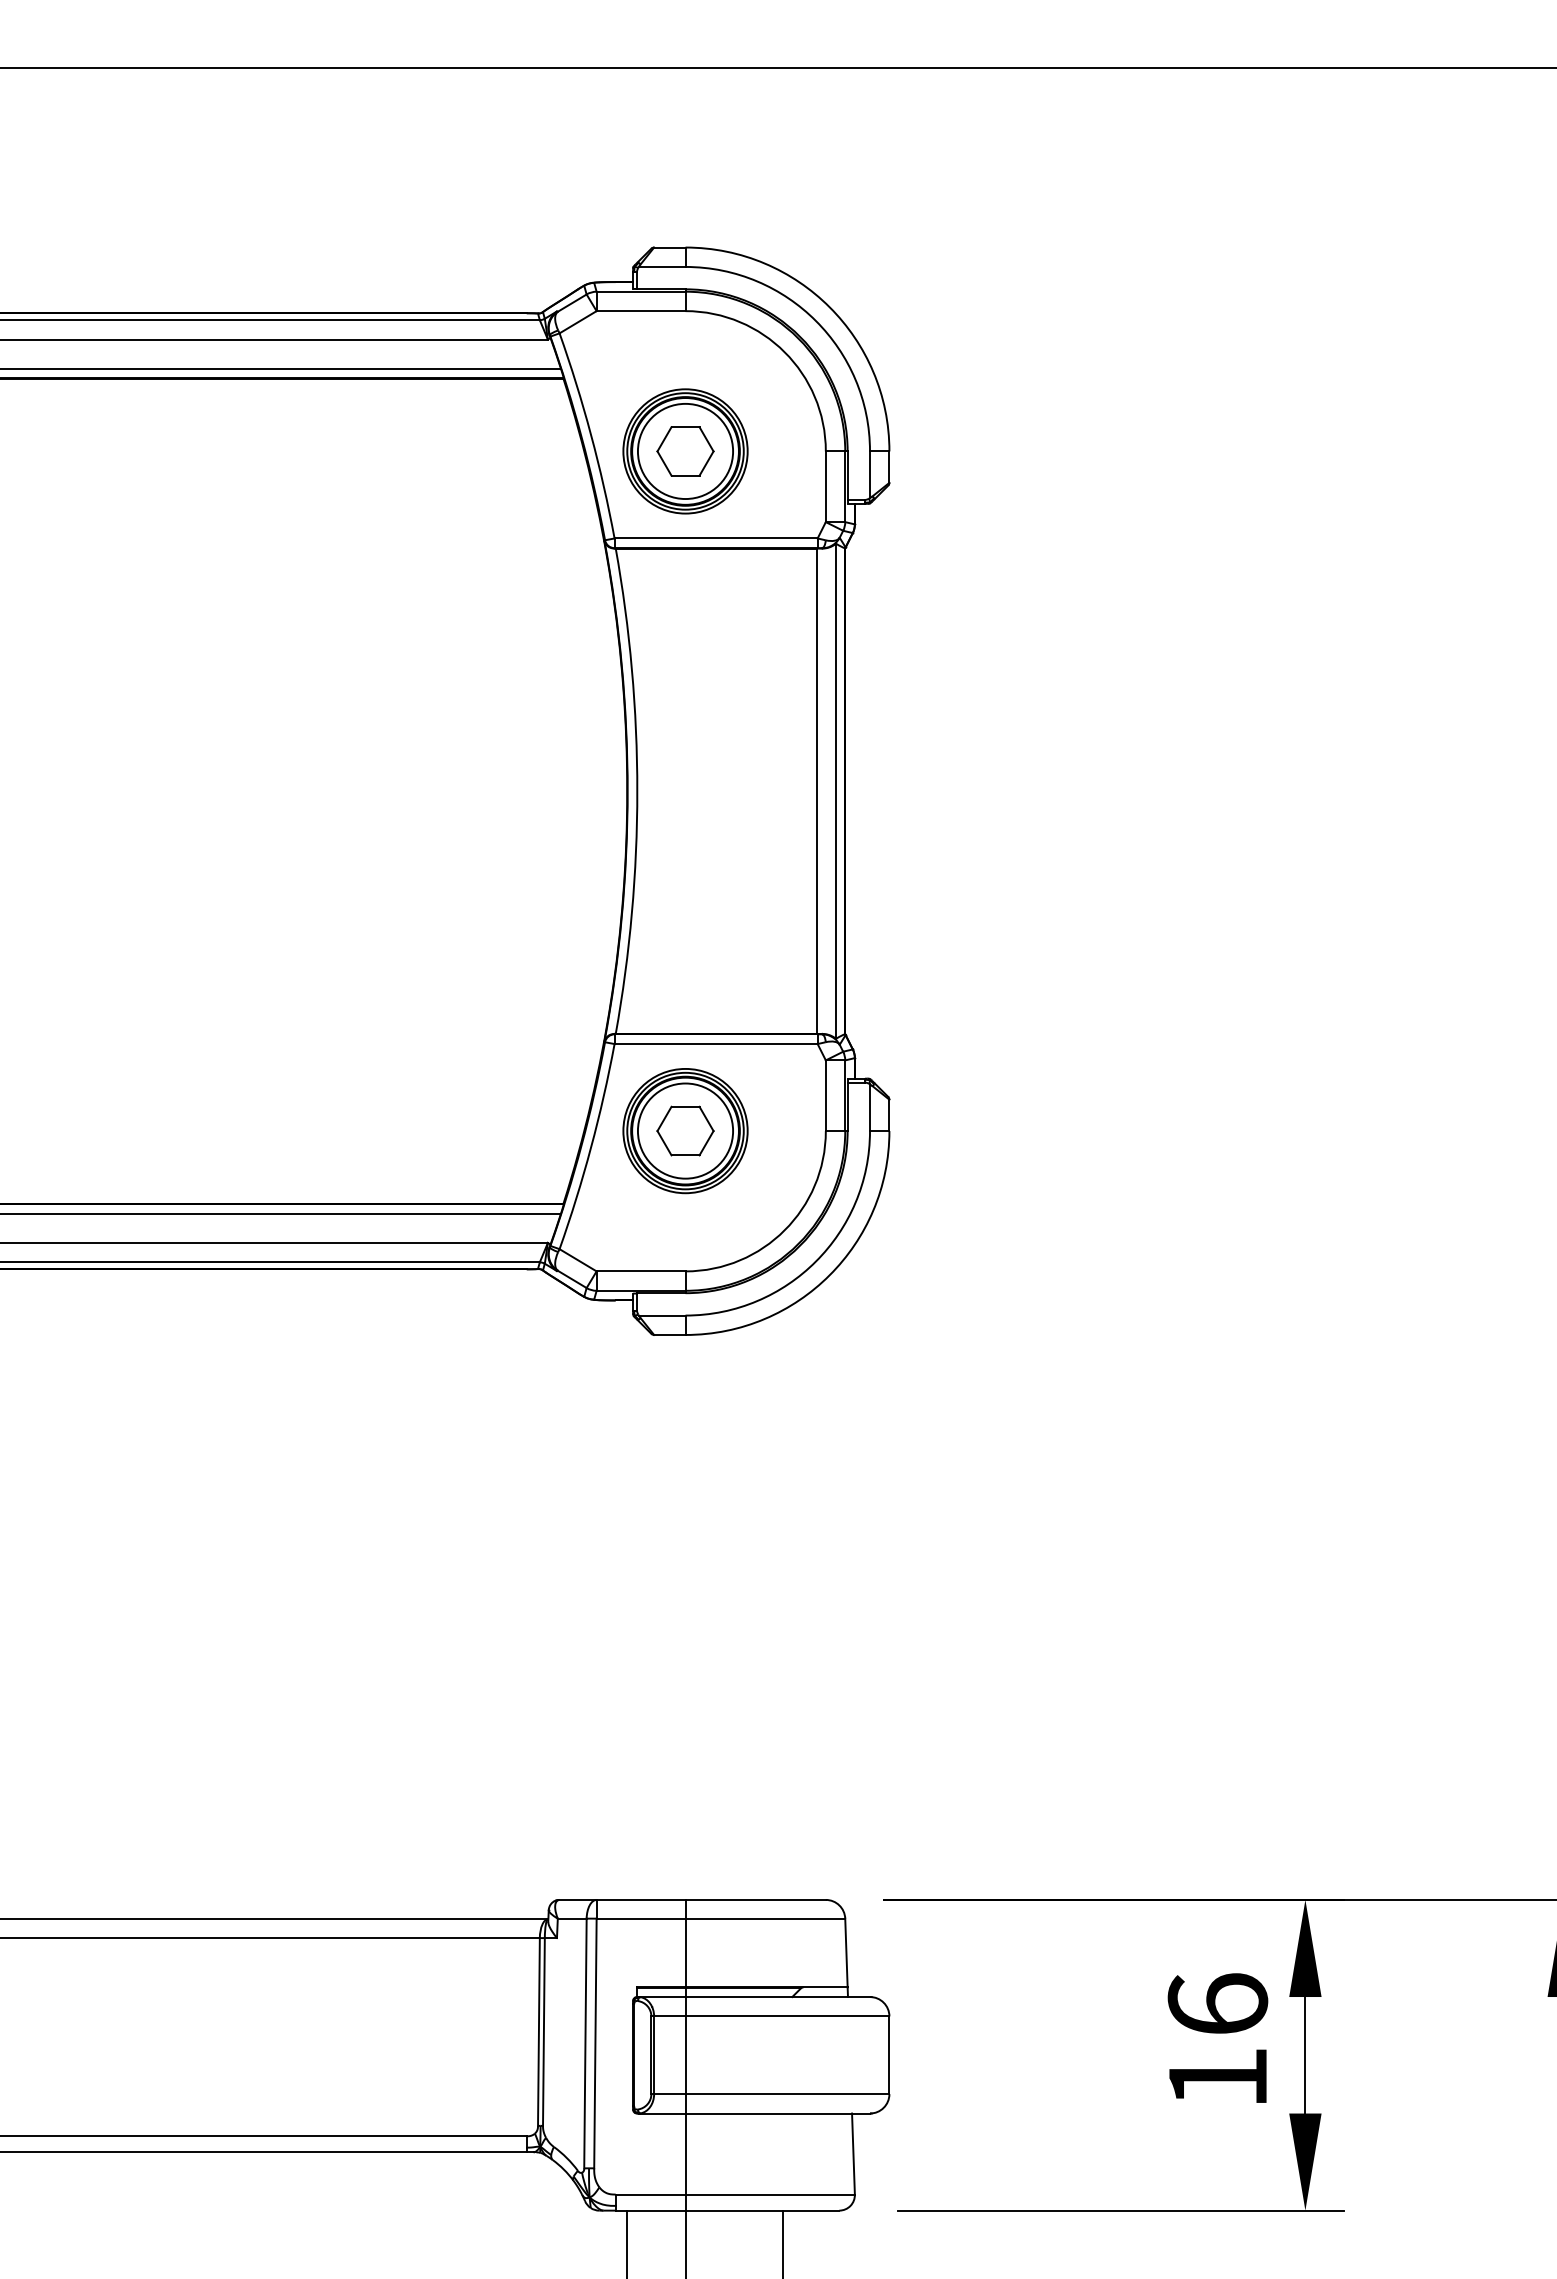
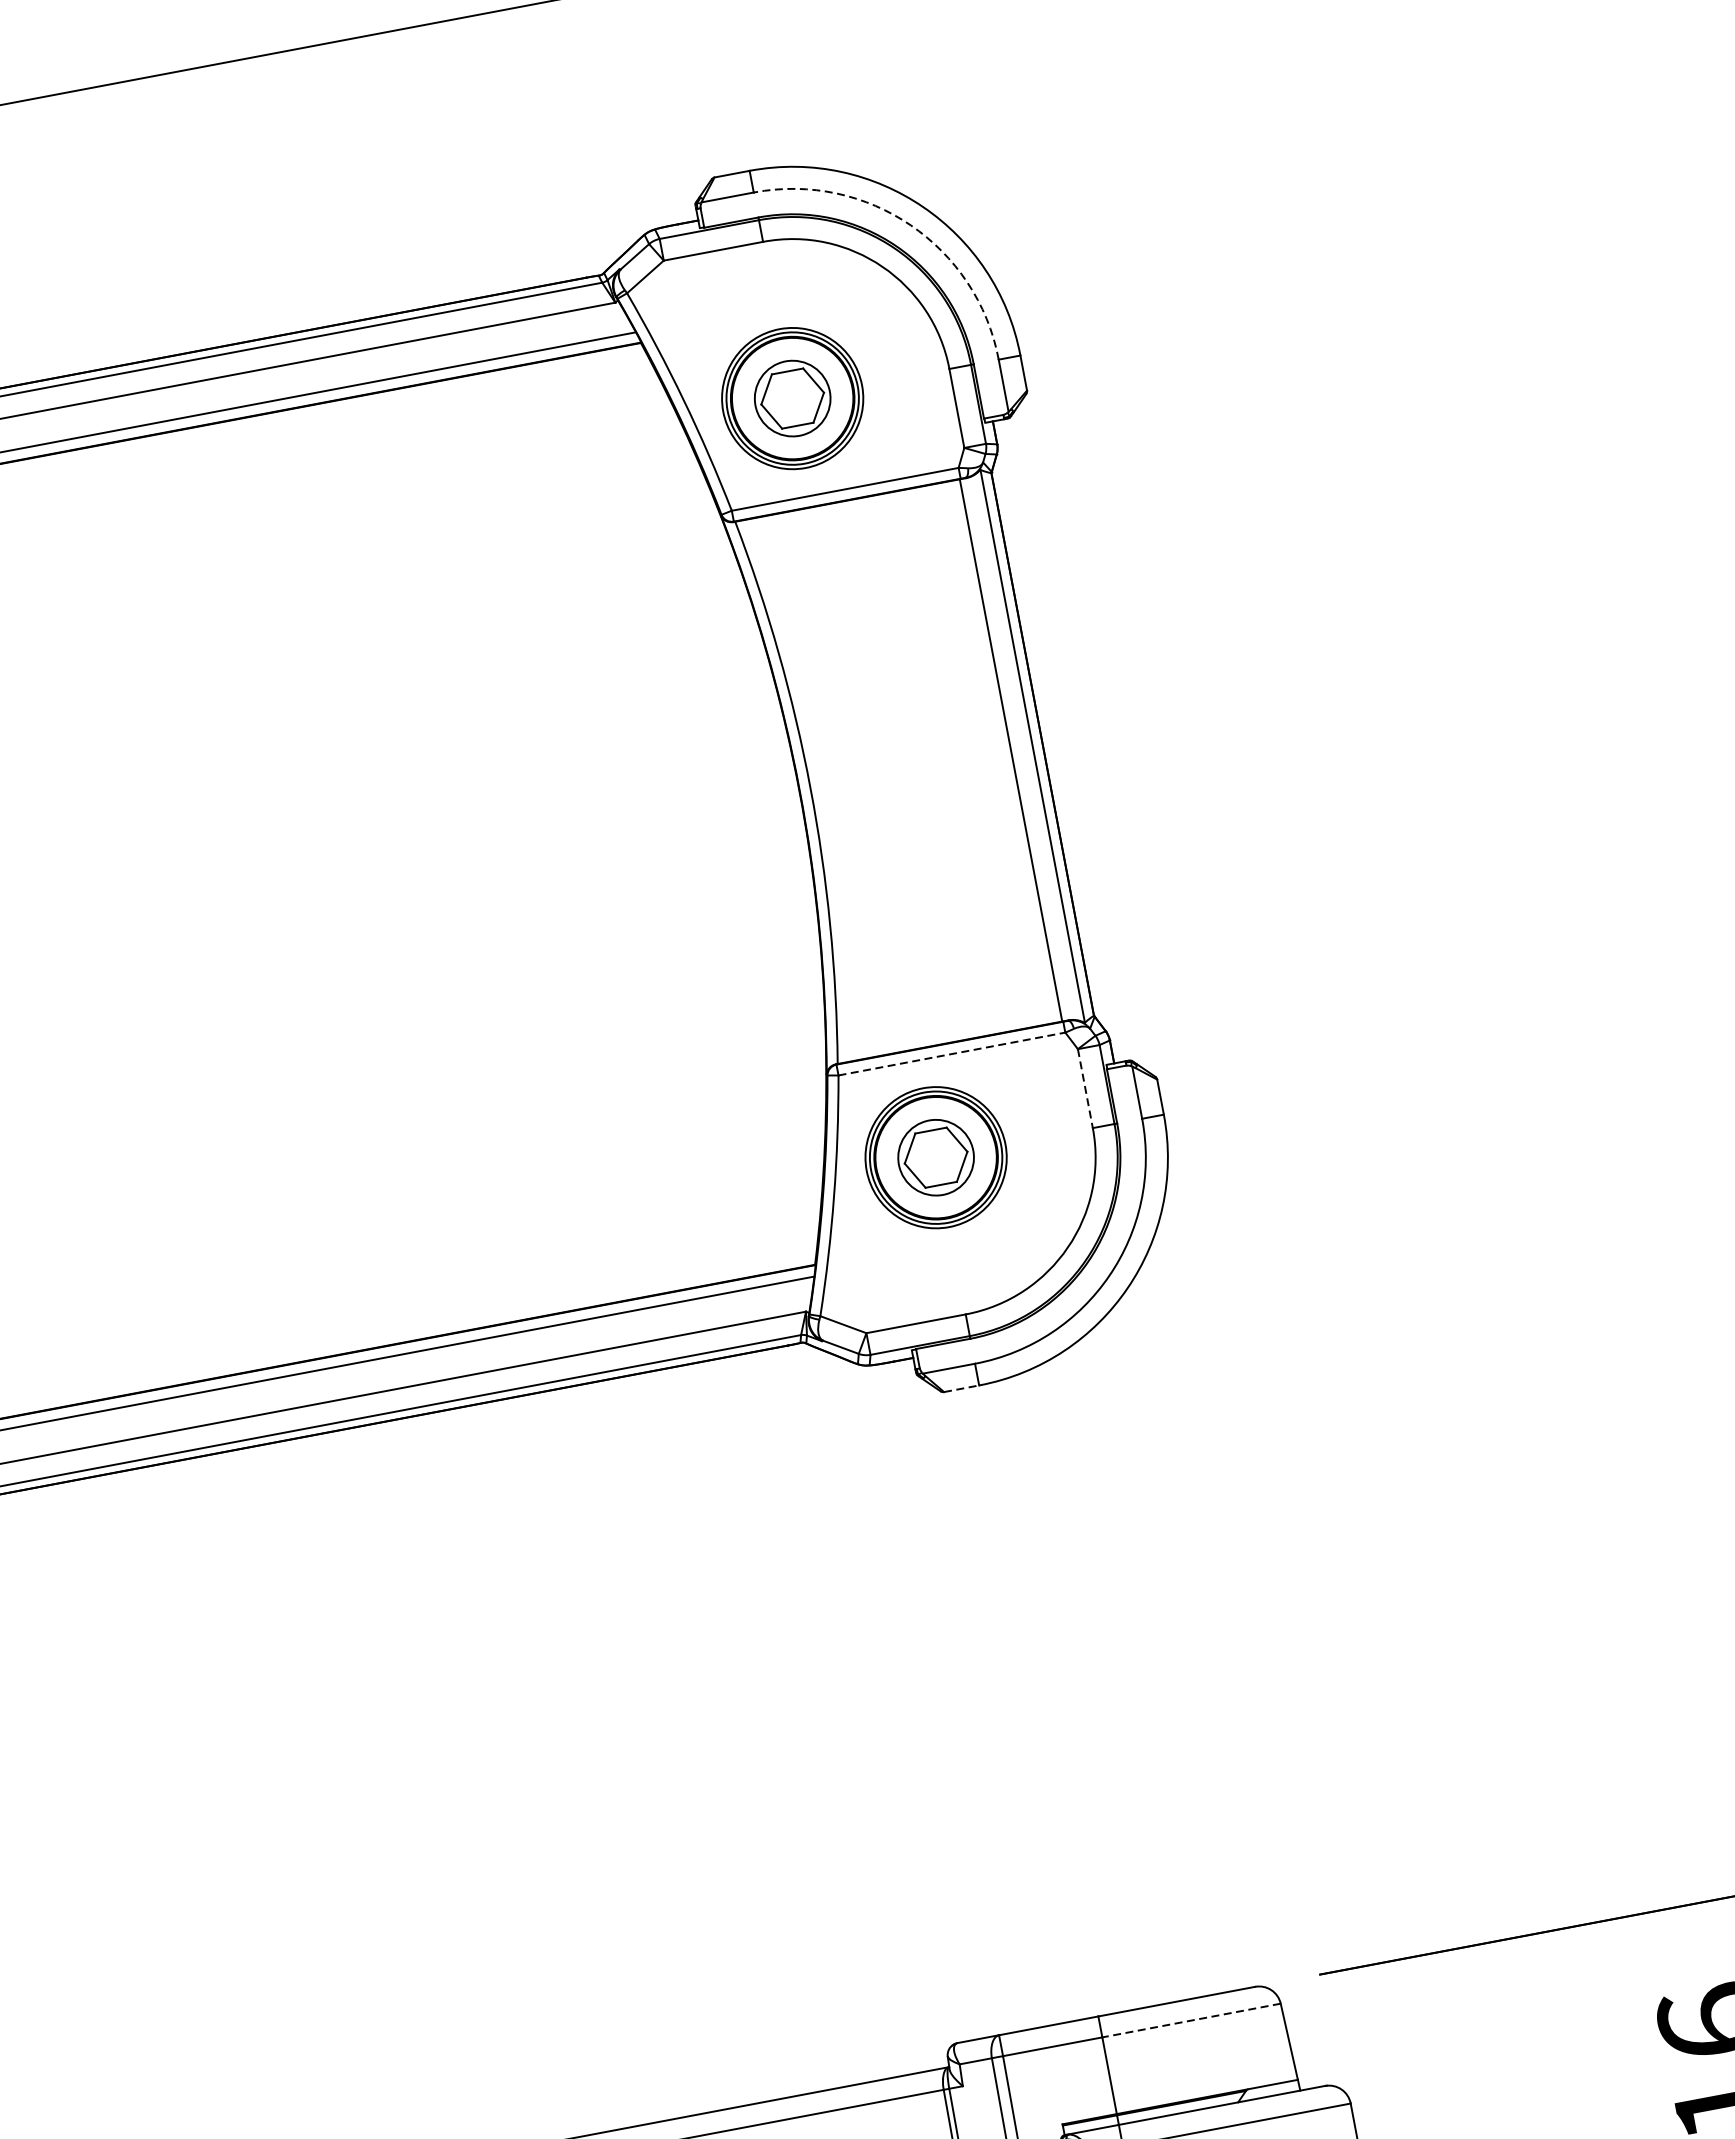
arc: (815, 321) -> (910, 226), solid -> dashed
circle: (685, 451) -> (792, 398), size x0.7
line: (716, 1044) -> (952, 1054), solid -> dashed
line: (825, 1096) -> (1085, 1089), solid -> dashed
circle: (685, 1130) -> (935, 1157), size x0.7
line: (669, 1334) -> (961, 1388), solid -> dashed
line: (765, 1918) -> (1191, 2020), solid -> dashed

